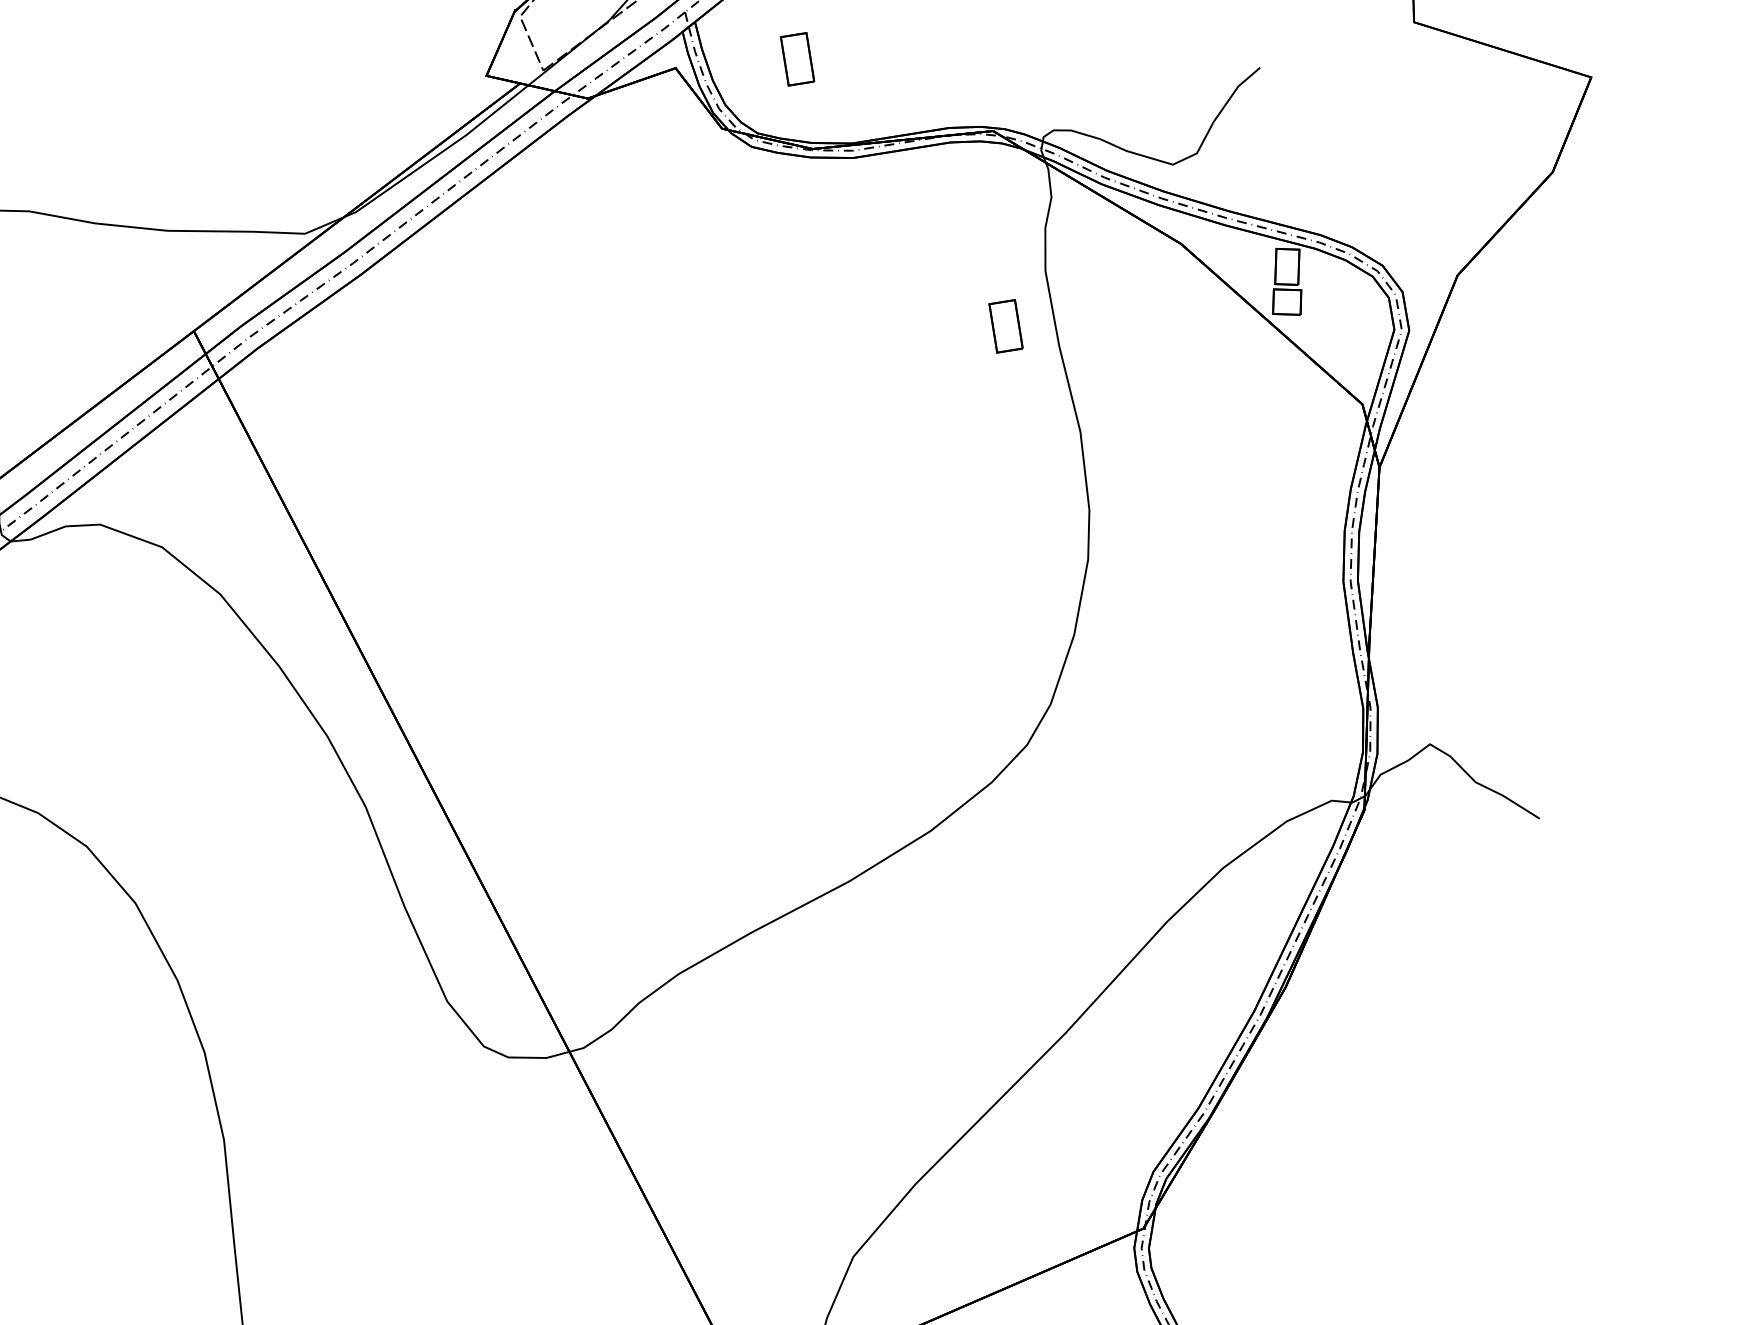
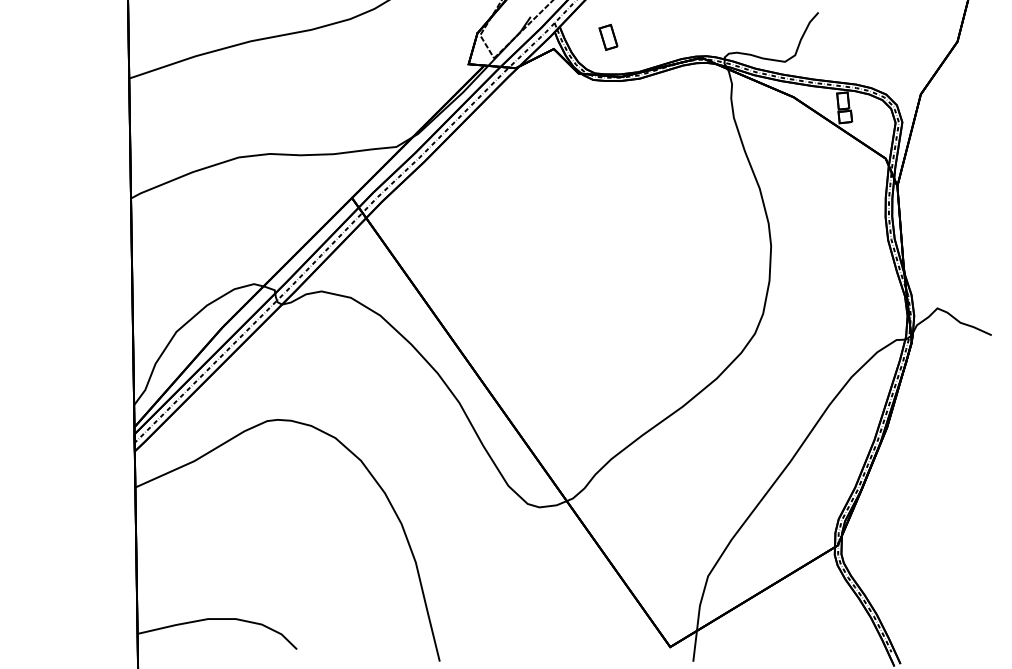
part: (1006, 324) -> (719, 144), removed

